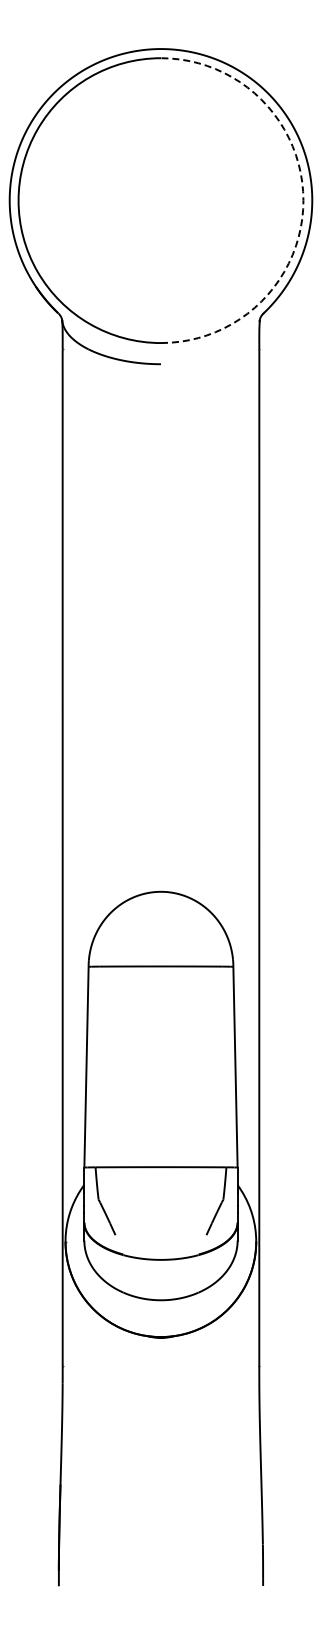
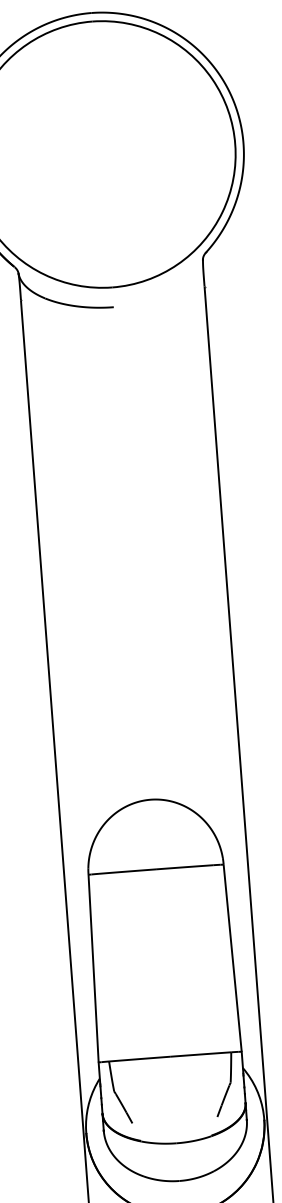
arc: (303, 200) -> (235, 144), dashed -> solid

